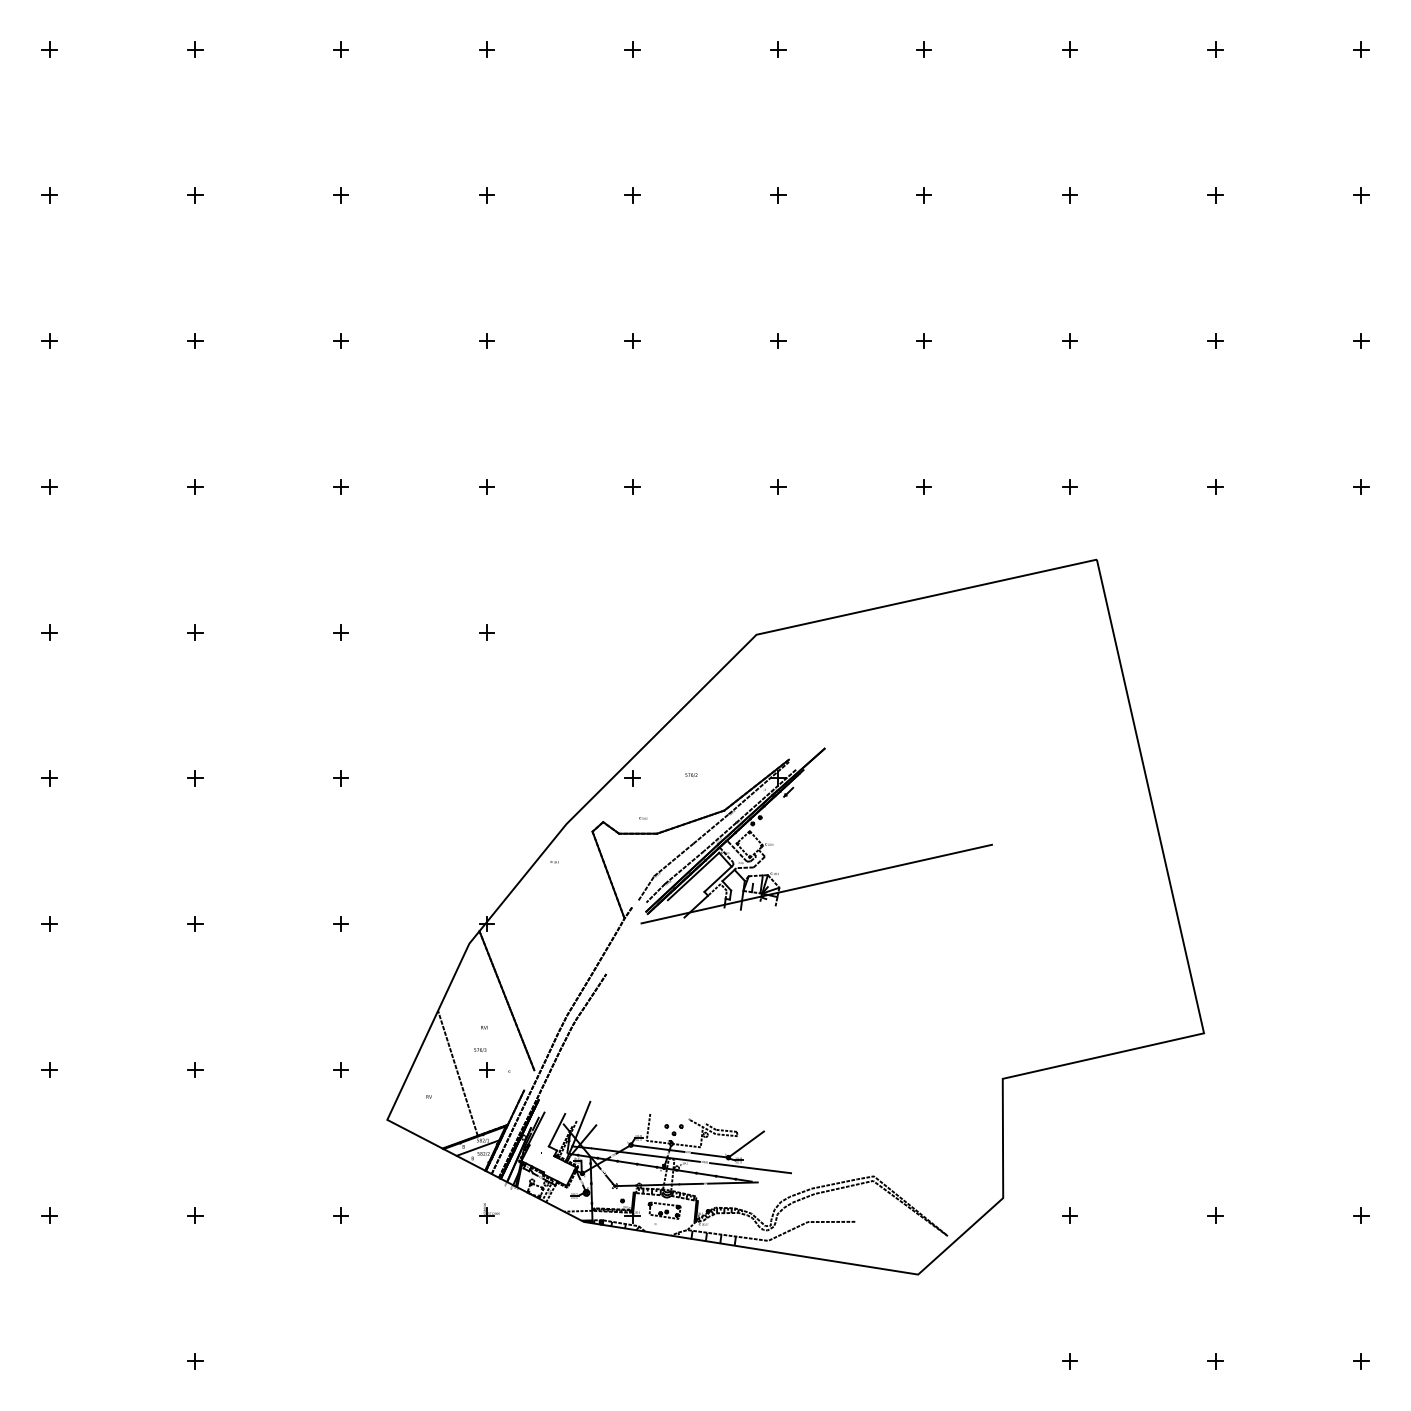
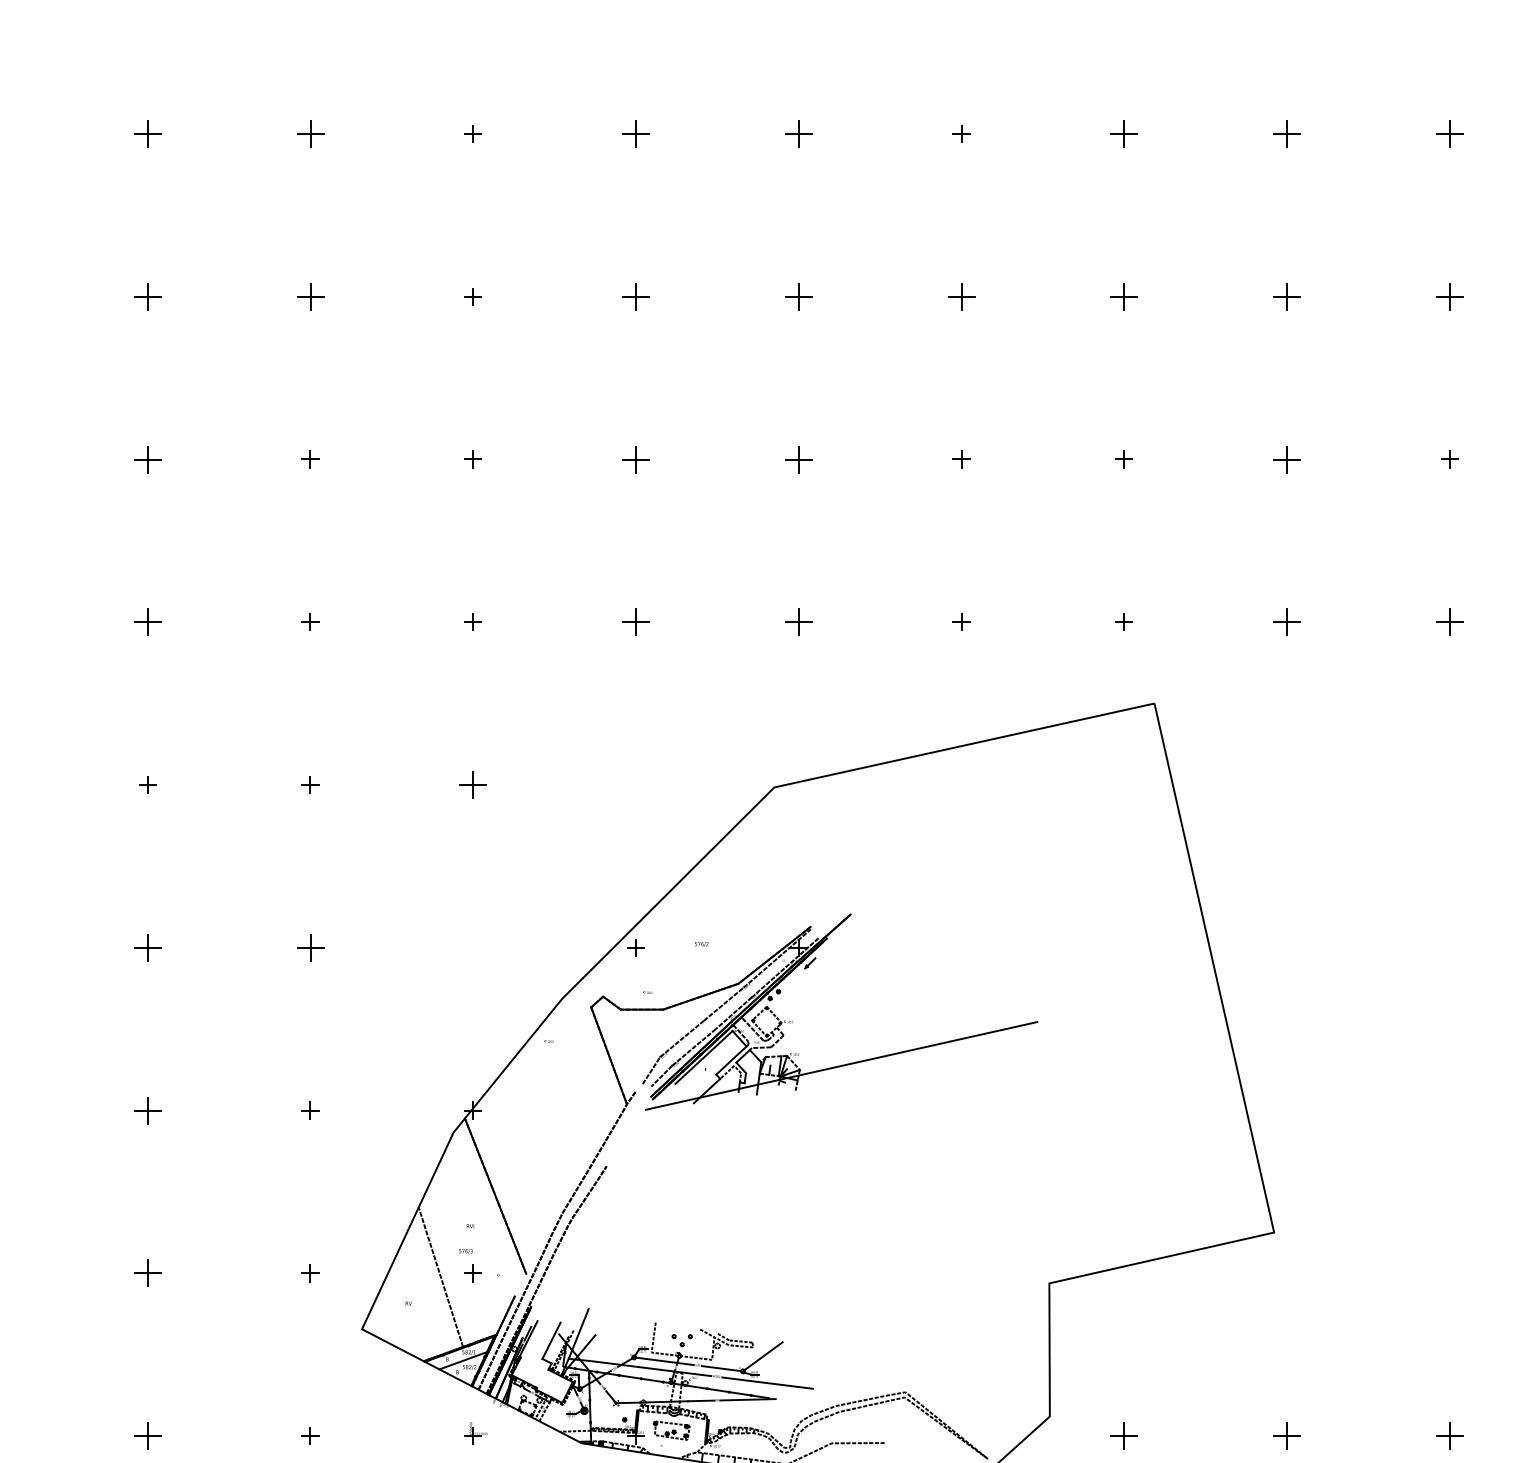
part: (195, 49) -> (147, 133), size x1.6
part: (340, 49) -> (309, 133), size x1.6
part: (632, 49) -> (635, 133), size x1.6
part: (778, 49) -> (798, 133), size x1.6
part: (1069, 49) -> (1123, 133), size x1.6
part: (1215, 49) -> (1286, 133), size x1.6
part: (1361, 49) -> (1450, 133), size x1.6
part: (195, 195) -> (147, 296), size x1.6
part: (340, 195) -> (309, 296), size x1.6
part: (632, 195) -> (635, 296), size x1.6
part: (778, 195) -> (798, 296), size x1.6
part: (923, 195) -> (960, 296), size x1.6
part: (1069, 195) -> (1123, 296), size x1.6
part: (1215, 195) -> (1286, 296), size x1.6
part: (1361, 195) -> (1450, 296), size x1.6
part: (195, 340) -> (147, 458), size x1.6
part: (632, 340) -> (635, 458), size x1.6
part: (778, 340) -> (798, 458), size x1.6
part: (1215, 340) -> (1286, 458), size x1.6
part: (195, 486) -> (147, 621), size x1.6
part: (632, 486) -> (635, 621), size x1.6
part: (778, 486) -> (798, 621), size x1.6
part: (1215, 486) -> (1286, 621), size x1.6
part: (1361, 486) -> (1450, 621), size x1.6
part: (486, 632) -> (472, 784), size x1.6
part: (195, 778) -> (147, 947), size x1.6
part: (340, 778) -> (309, 947), size x1.6
part: (195, 923) -> (147, 1109), size x1.6
part: (195, 1069) -> (147, 1272), size x1.6
part: (195, 1215) -> (147, 1436), size x1.6
part: (1069, 1215) -> (1123, 1436), size x1.6
part: (1215, 1215) -> (1286, 1436), size x1.6
part: (1361, 1215) -> (1450, 1436), size x1.6

